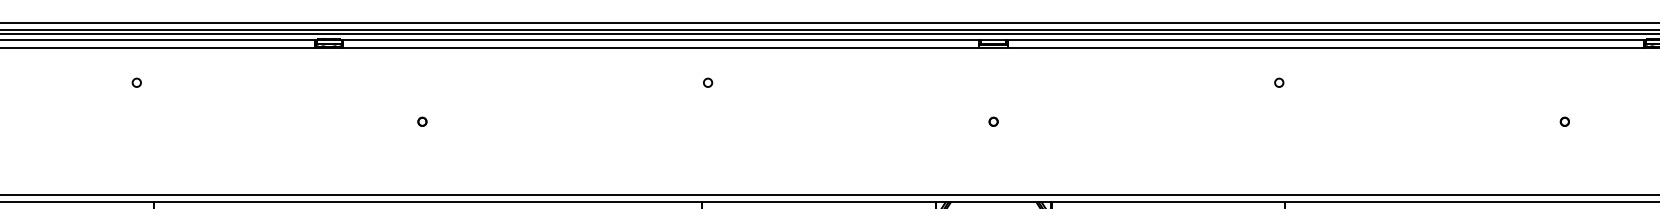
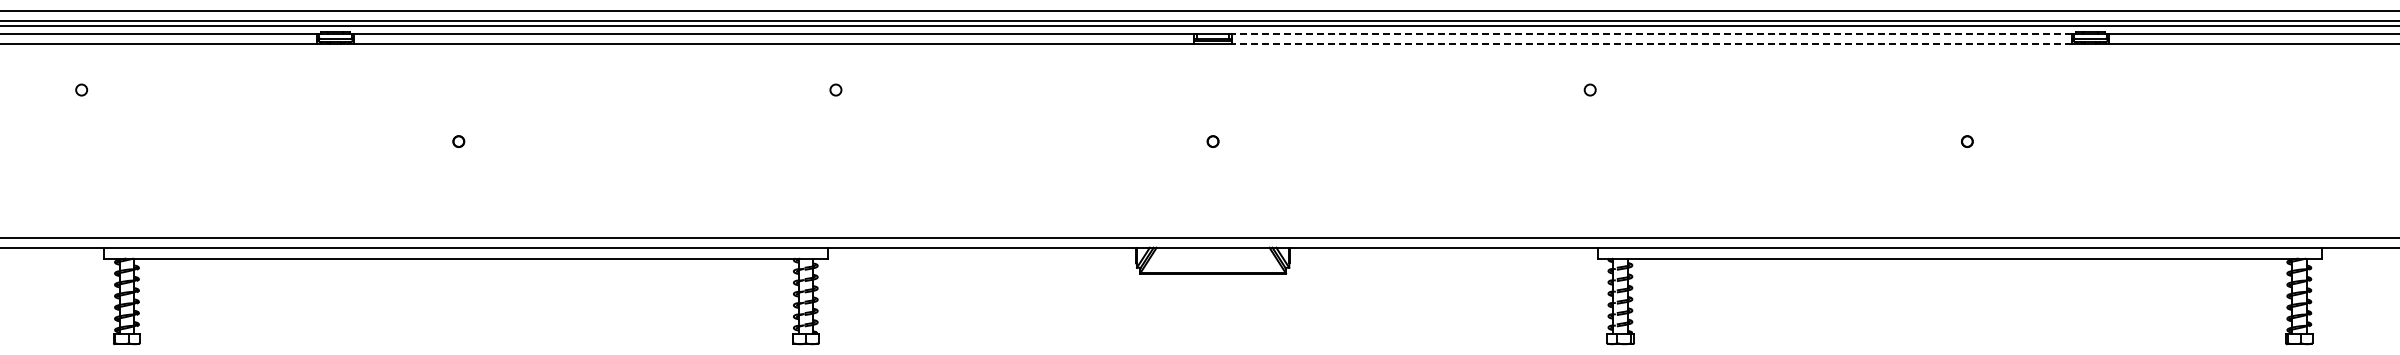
line: (1325, 39) -> (1651, 33), solid -> dashed
line: (1325, 47) -> (1651, 43), solid -> dashed

